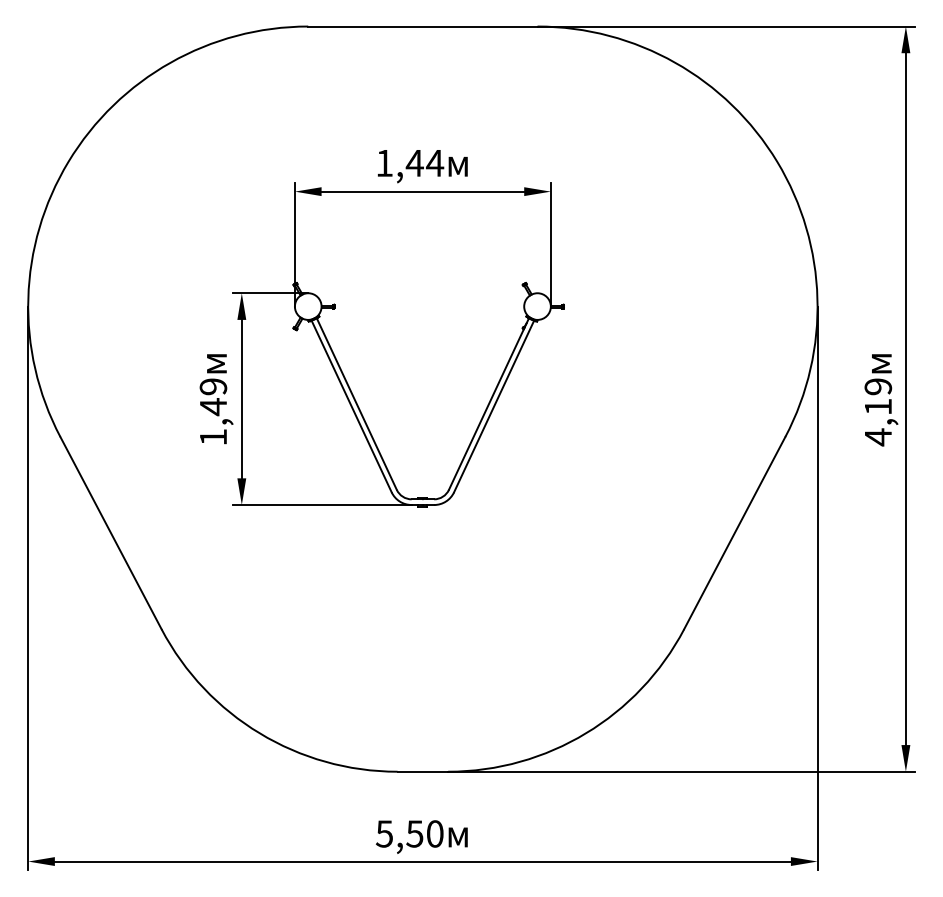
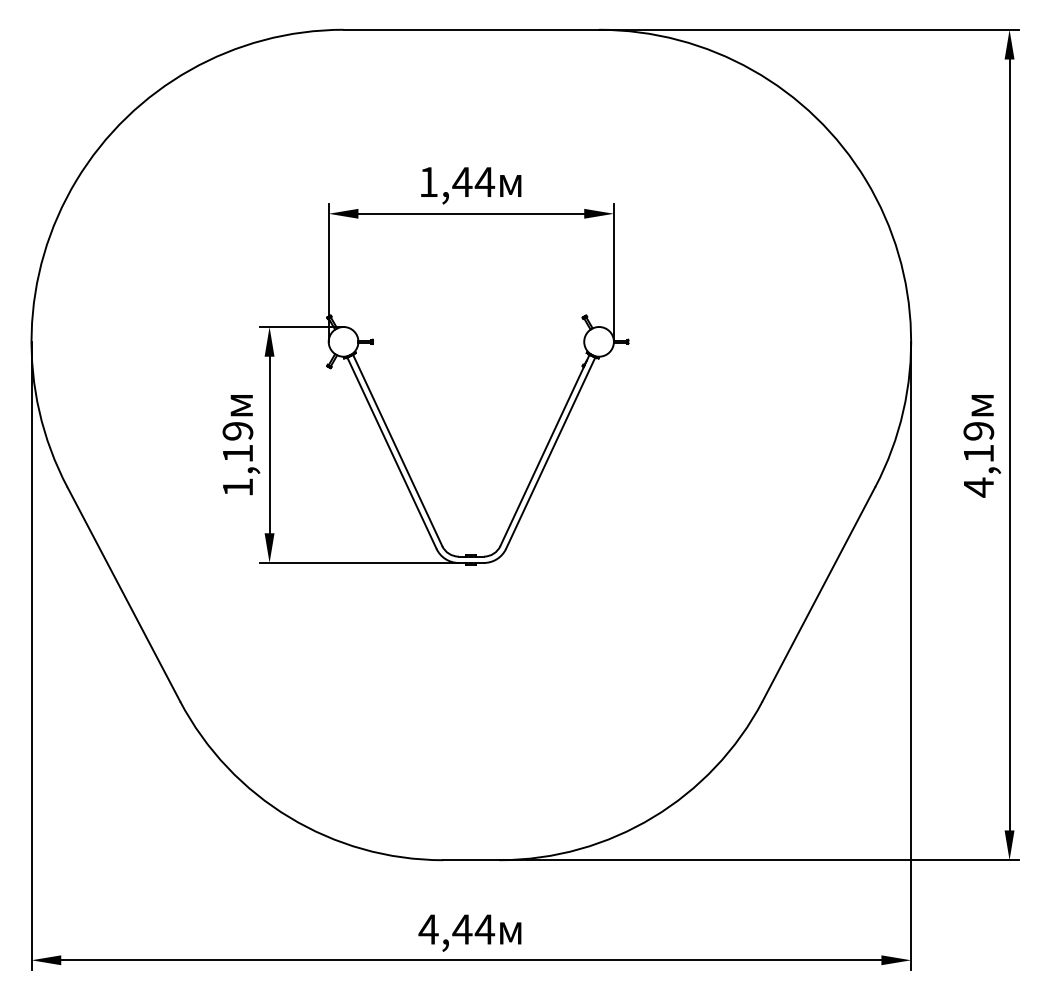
text: (213, 406) -> (237, 453), 1,49 -> 1,19
text: (409, 833) -> (456, 929), 5,50 -> 4,44

